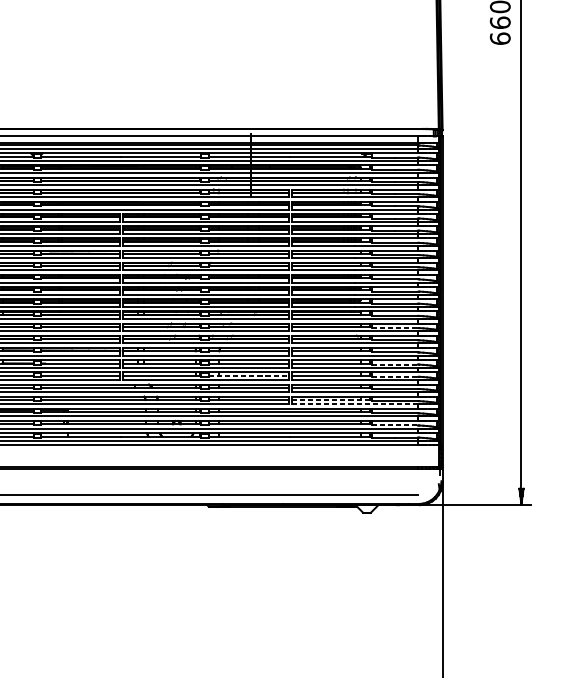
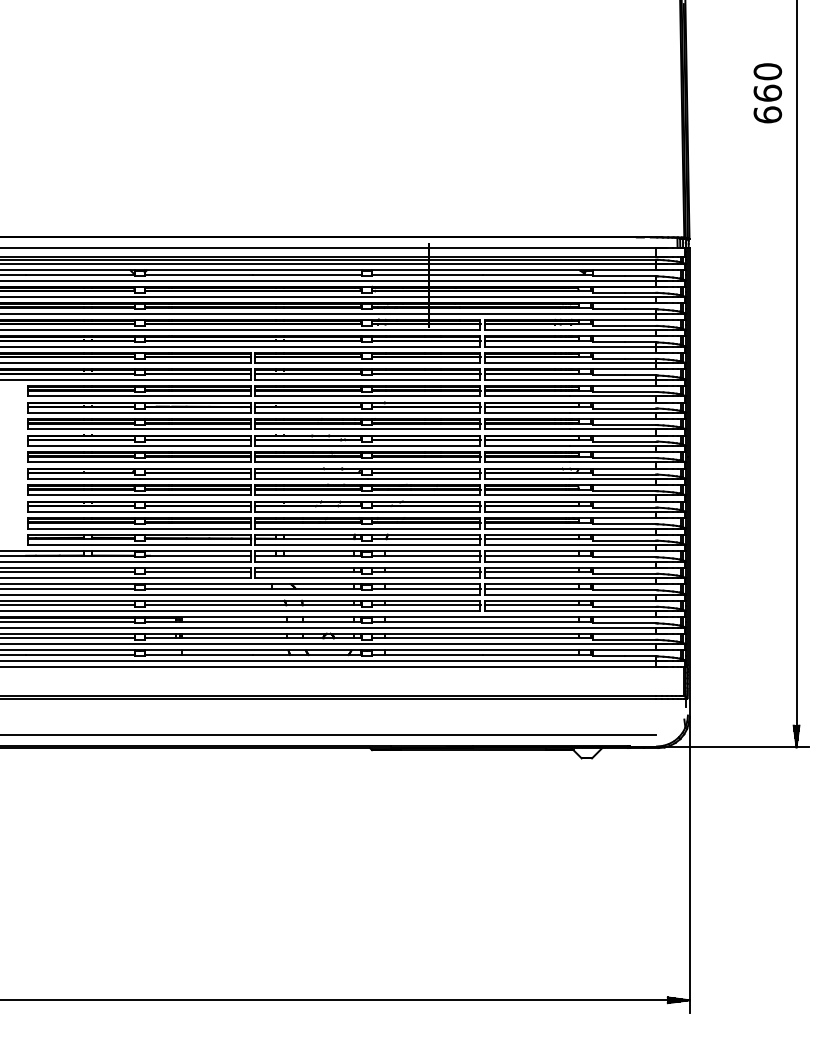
line: (395, 327) -> (625, 507), dashed -> solid
line: (395, 364) -> (625, 557), dashed -> solid
line: (248, 375) -> (426, 572), dashed -> solid
line: (395, 376) -> (625, 573), dashed -> solid
line: (332, 400) -> (539, 605), dashed -> solid
line: (354, 404) -> (570, 611), dashed -> solid
line: (395, 425) -> (625, 639), dashed -> solid

